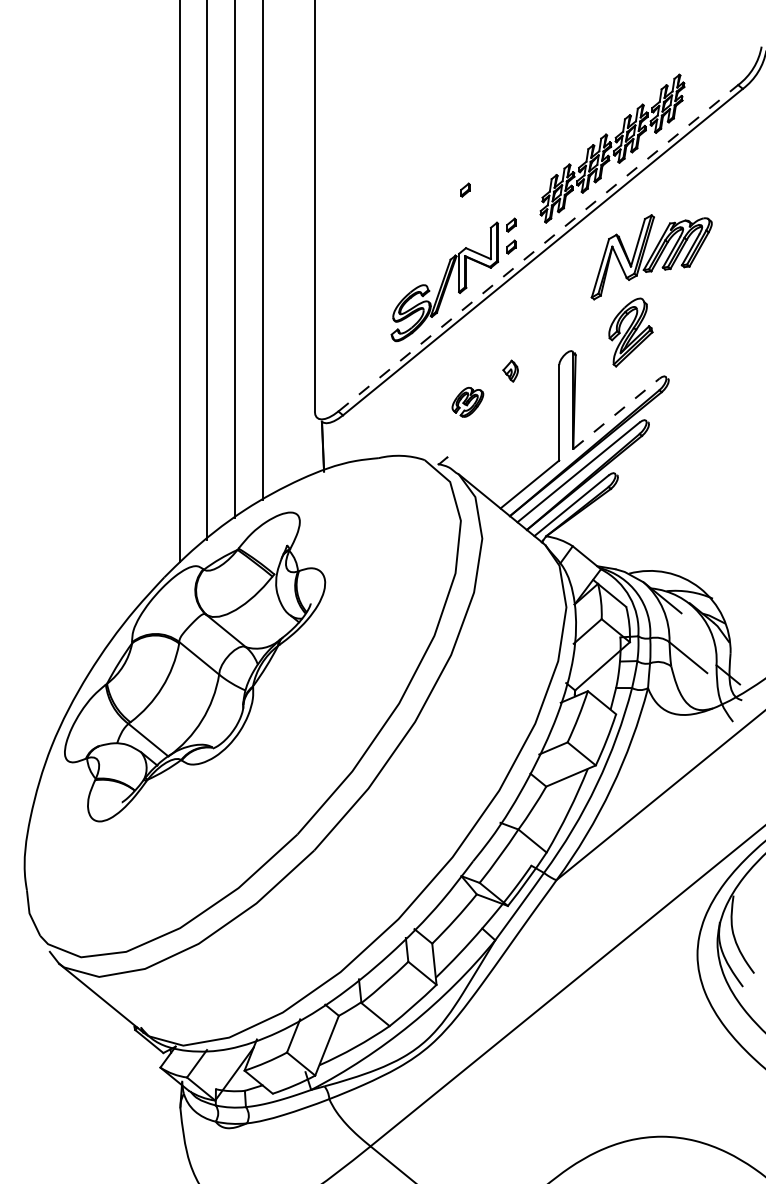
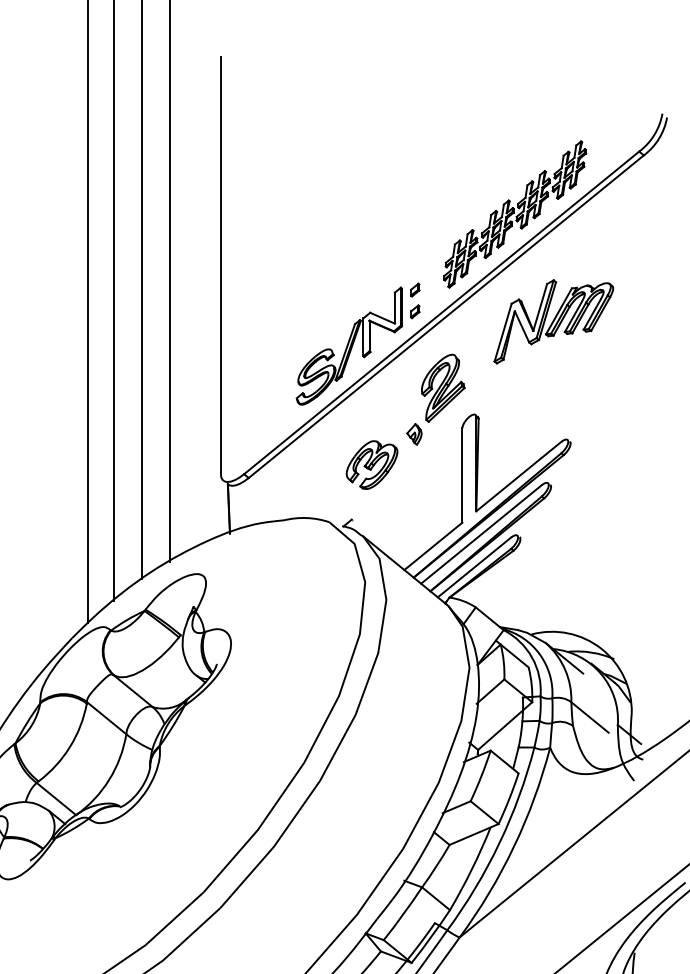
part: (465, 189) -> (369, 254), removed
line: (538, 247) -> (441, 312), dashed -> solid
part: (630, 332) -> (442, 388), moved
part: (467, 402) -> (371, 465), size x1.67
line: (616, 413) -> (518, 476), dashed -> solid

